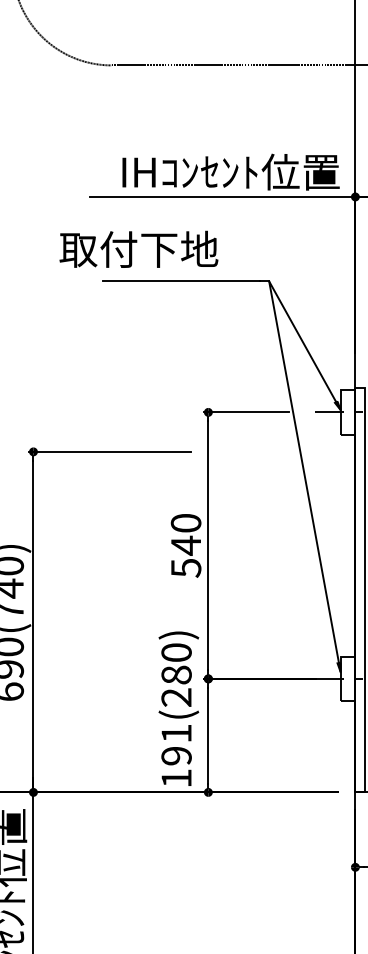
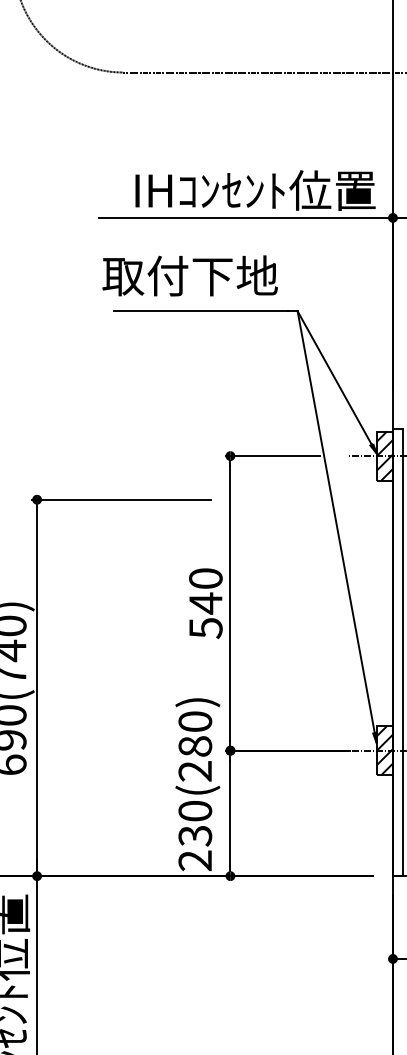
text: (138, 248) -> (189, 274), moved
hatch: (347, 412) -> (384, 456), added
hatch: (347, 678) -> (384, 750), added
text: (176, 755) -> (195, 835), 191(280) -> 230(280)

